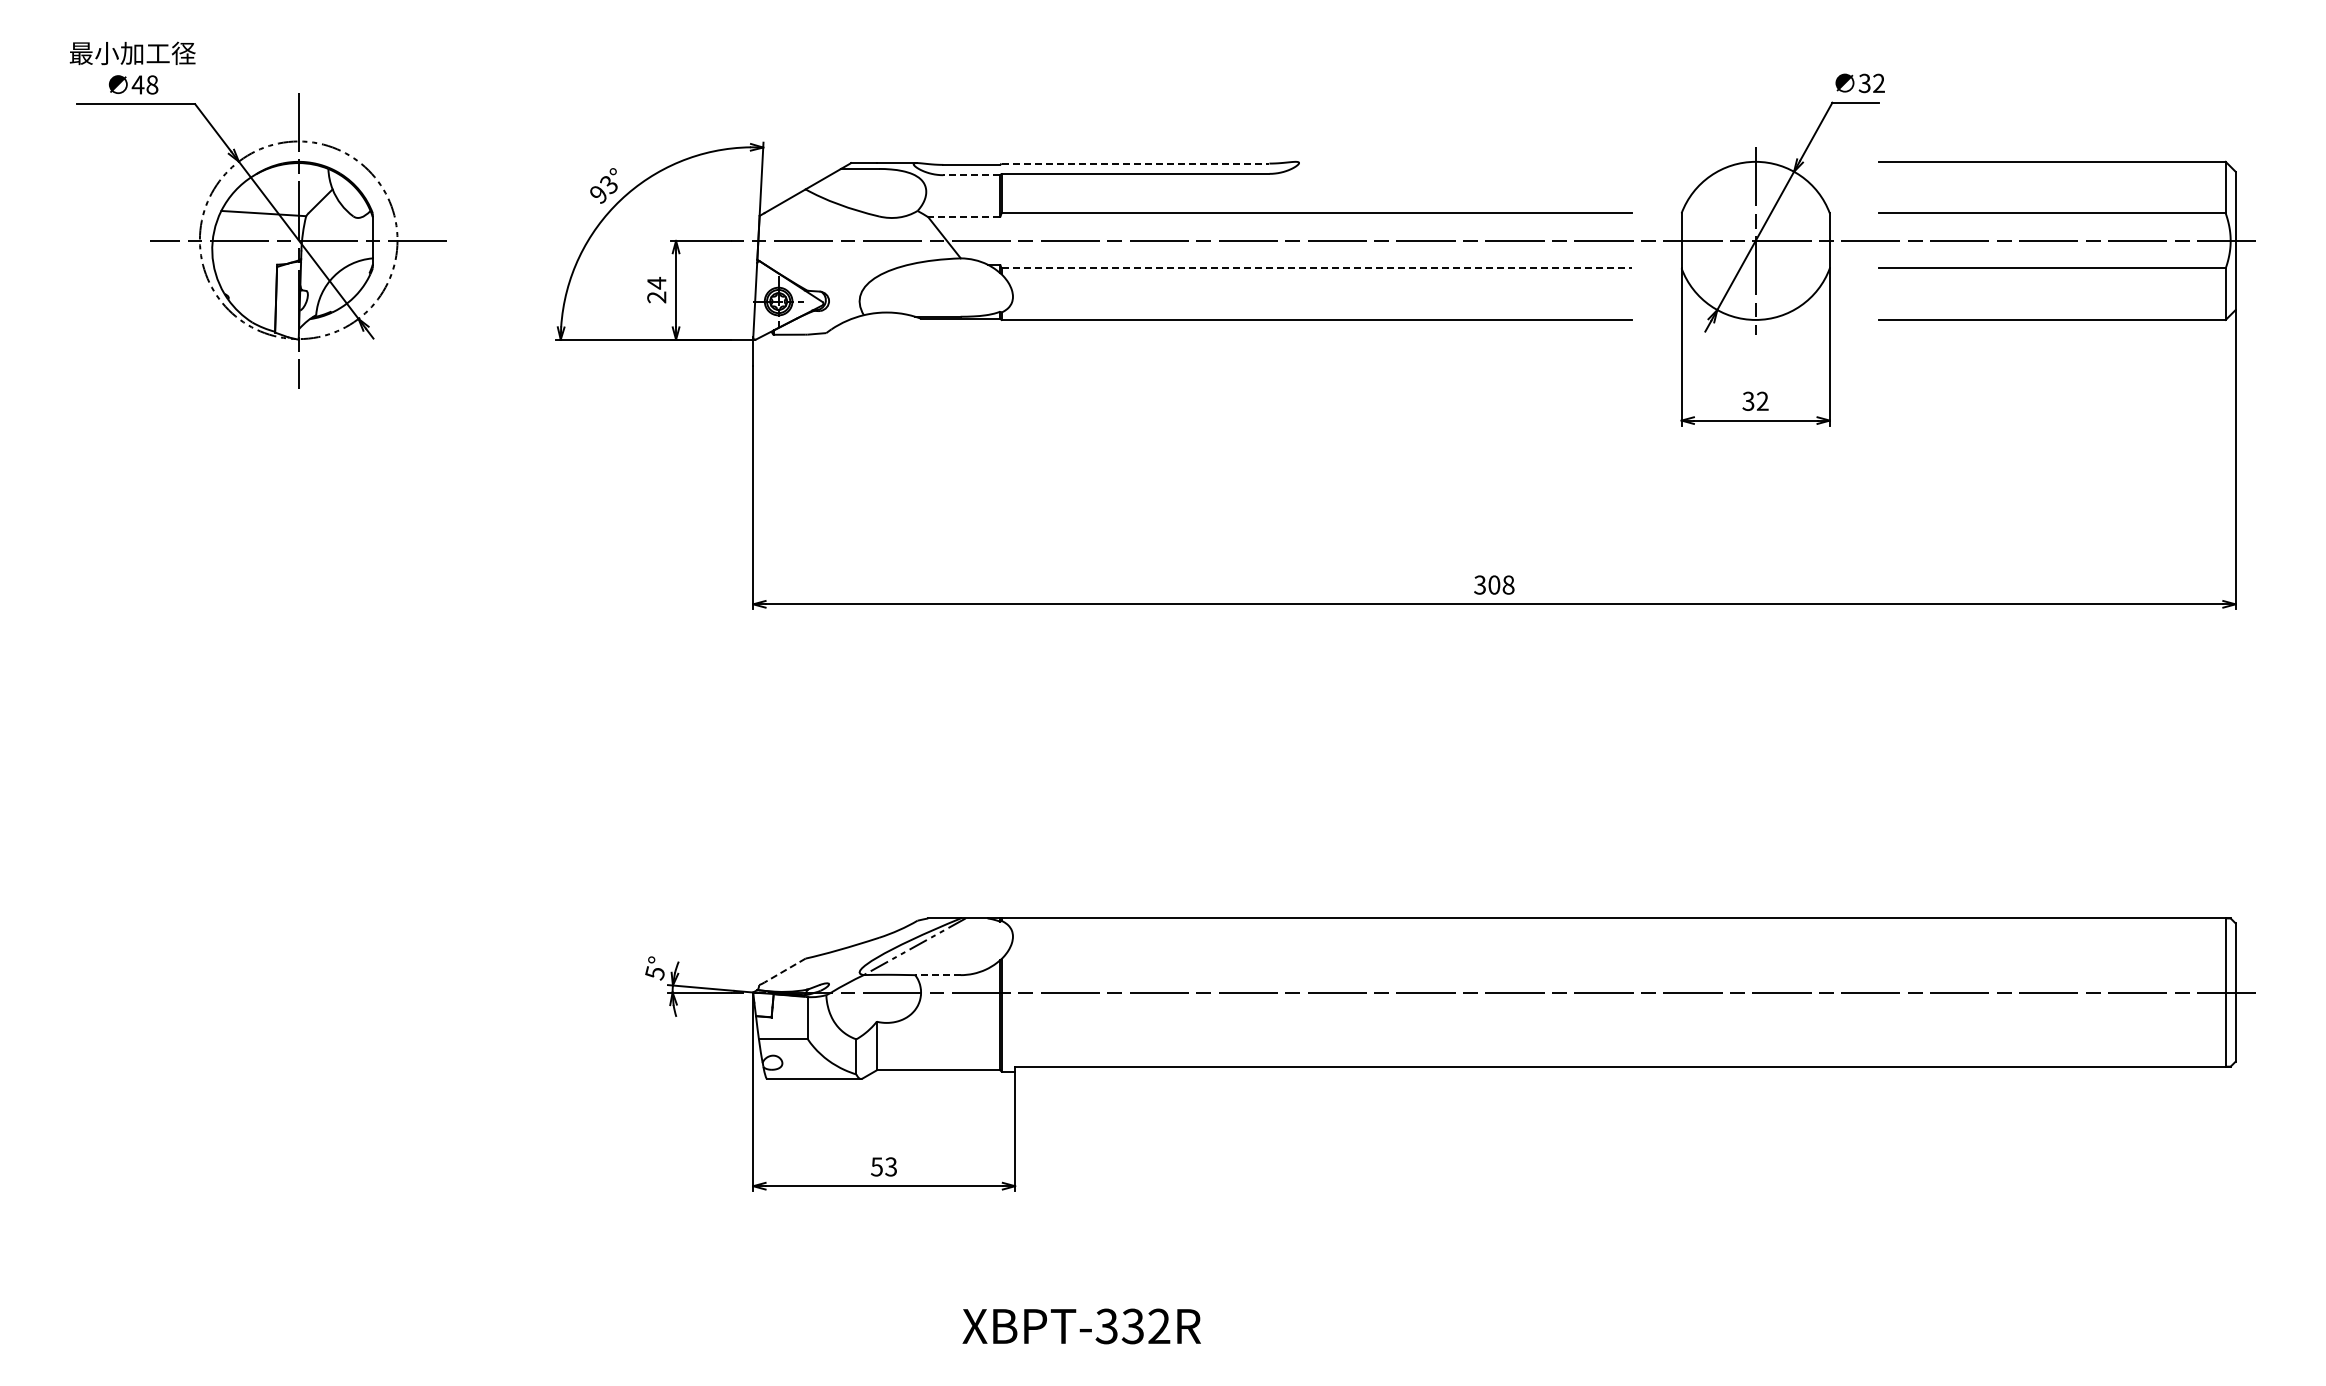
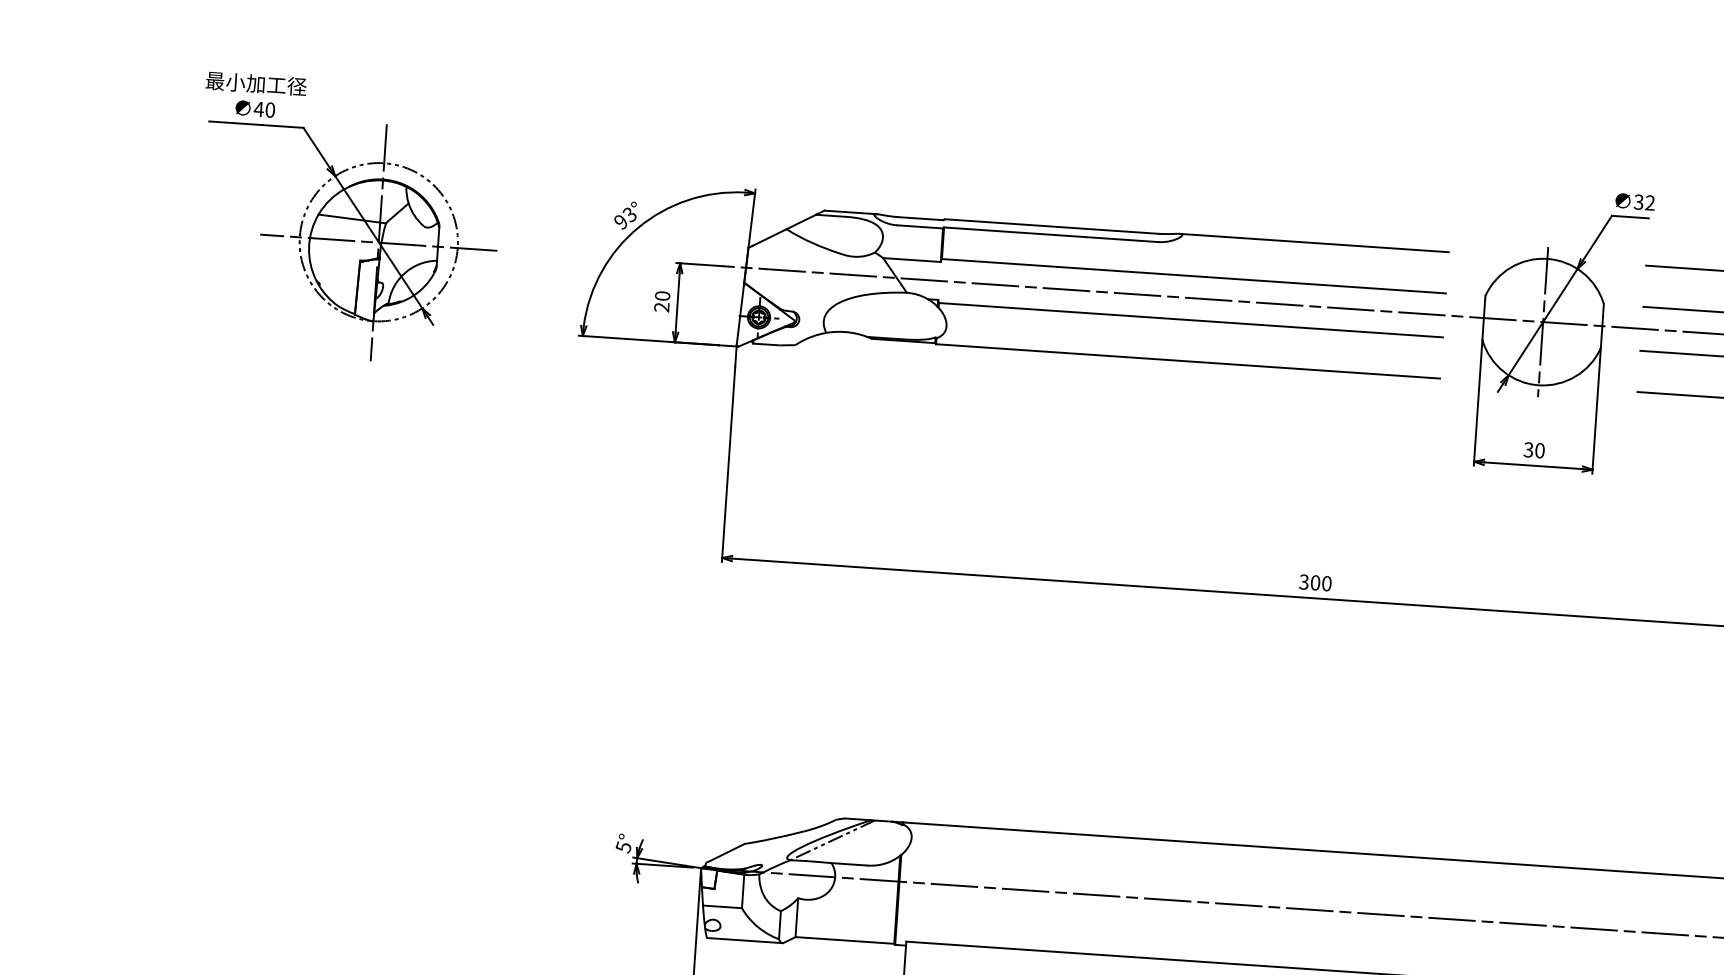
text: (152, 84) -> (270, 109), 48 -> 40
line: (1463, 161) -> (1313, 242), added
line: (1135, 163) -> (1051, 226), dashed -> solid
line: (971, 175) -> (919, 227), dashed -> solid
line: (963, 217) -> (911, 260), dashed -> solid
line: (1317, 268) -> (1191, 320), dashed -> solid
text: (656, 282) -> (662, 295), 24 -> 20
text: (1762, 400) -> (1539, 450), 32 -> 30
text: (1508, 585) -> (1326, 584), 308 -> 300
line: (785, 970) -> (728, 852), dashed -> solid
line: (937, 975) -> (849, 864), dashed -> solid

